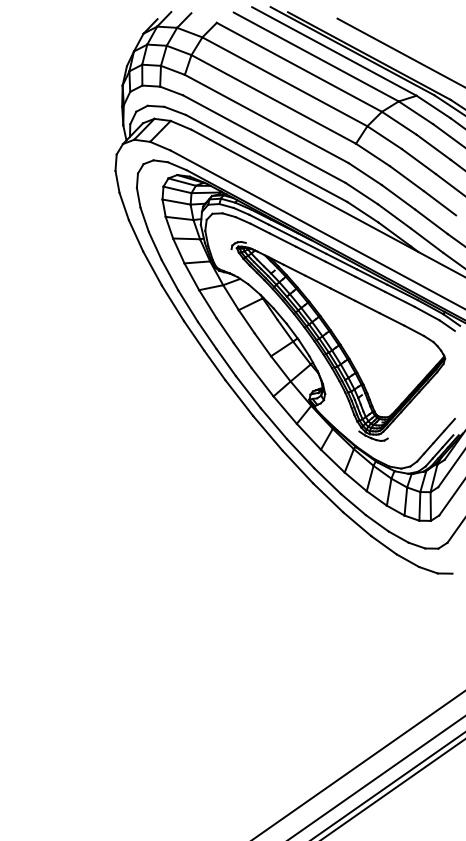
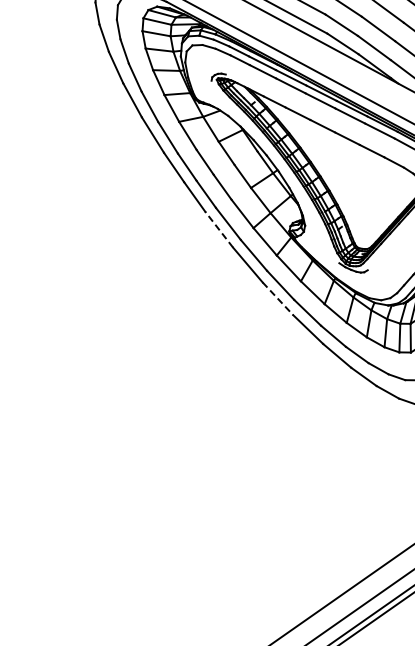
line: (239, 398) -> (219, 230), solid -> dashed
line: (298, 467) -> (278, 299), solid -> dashed

